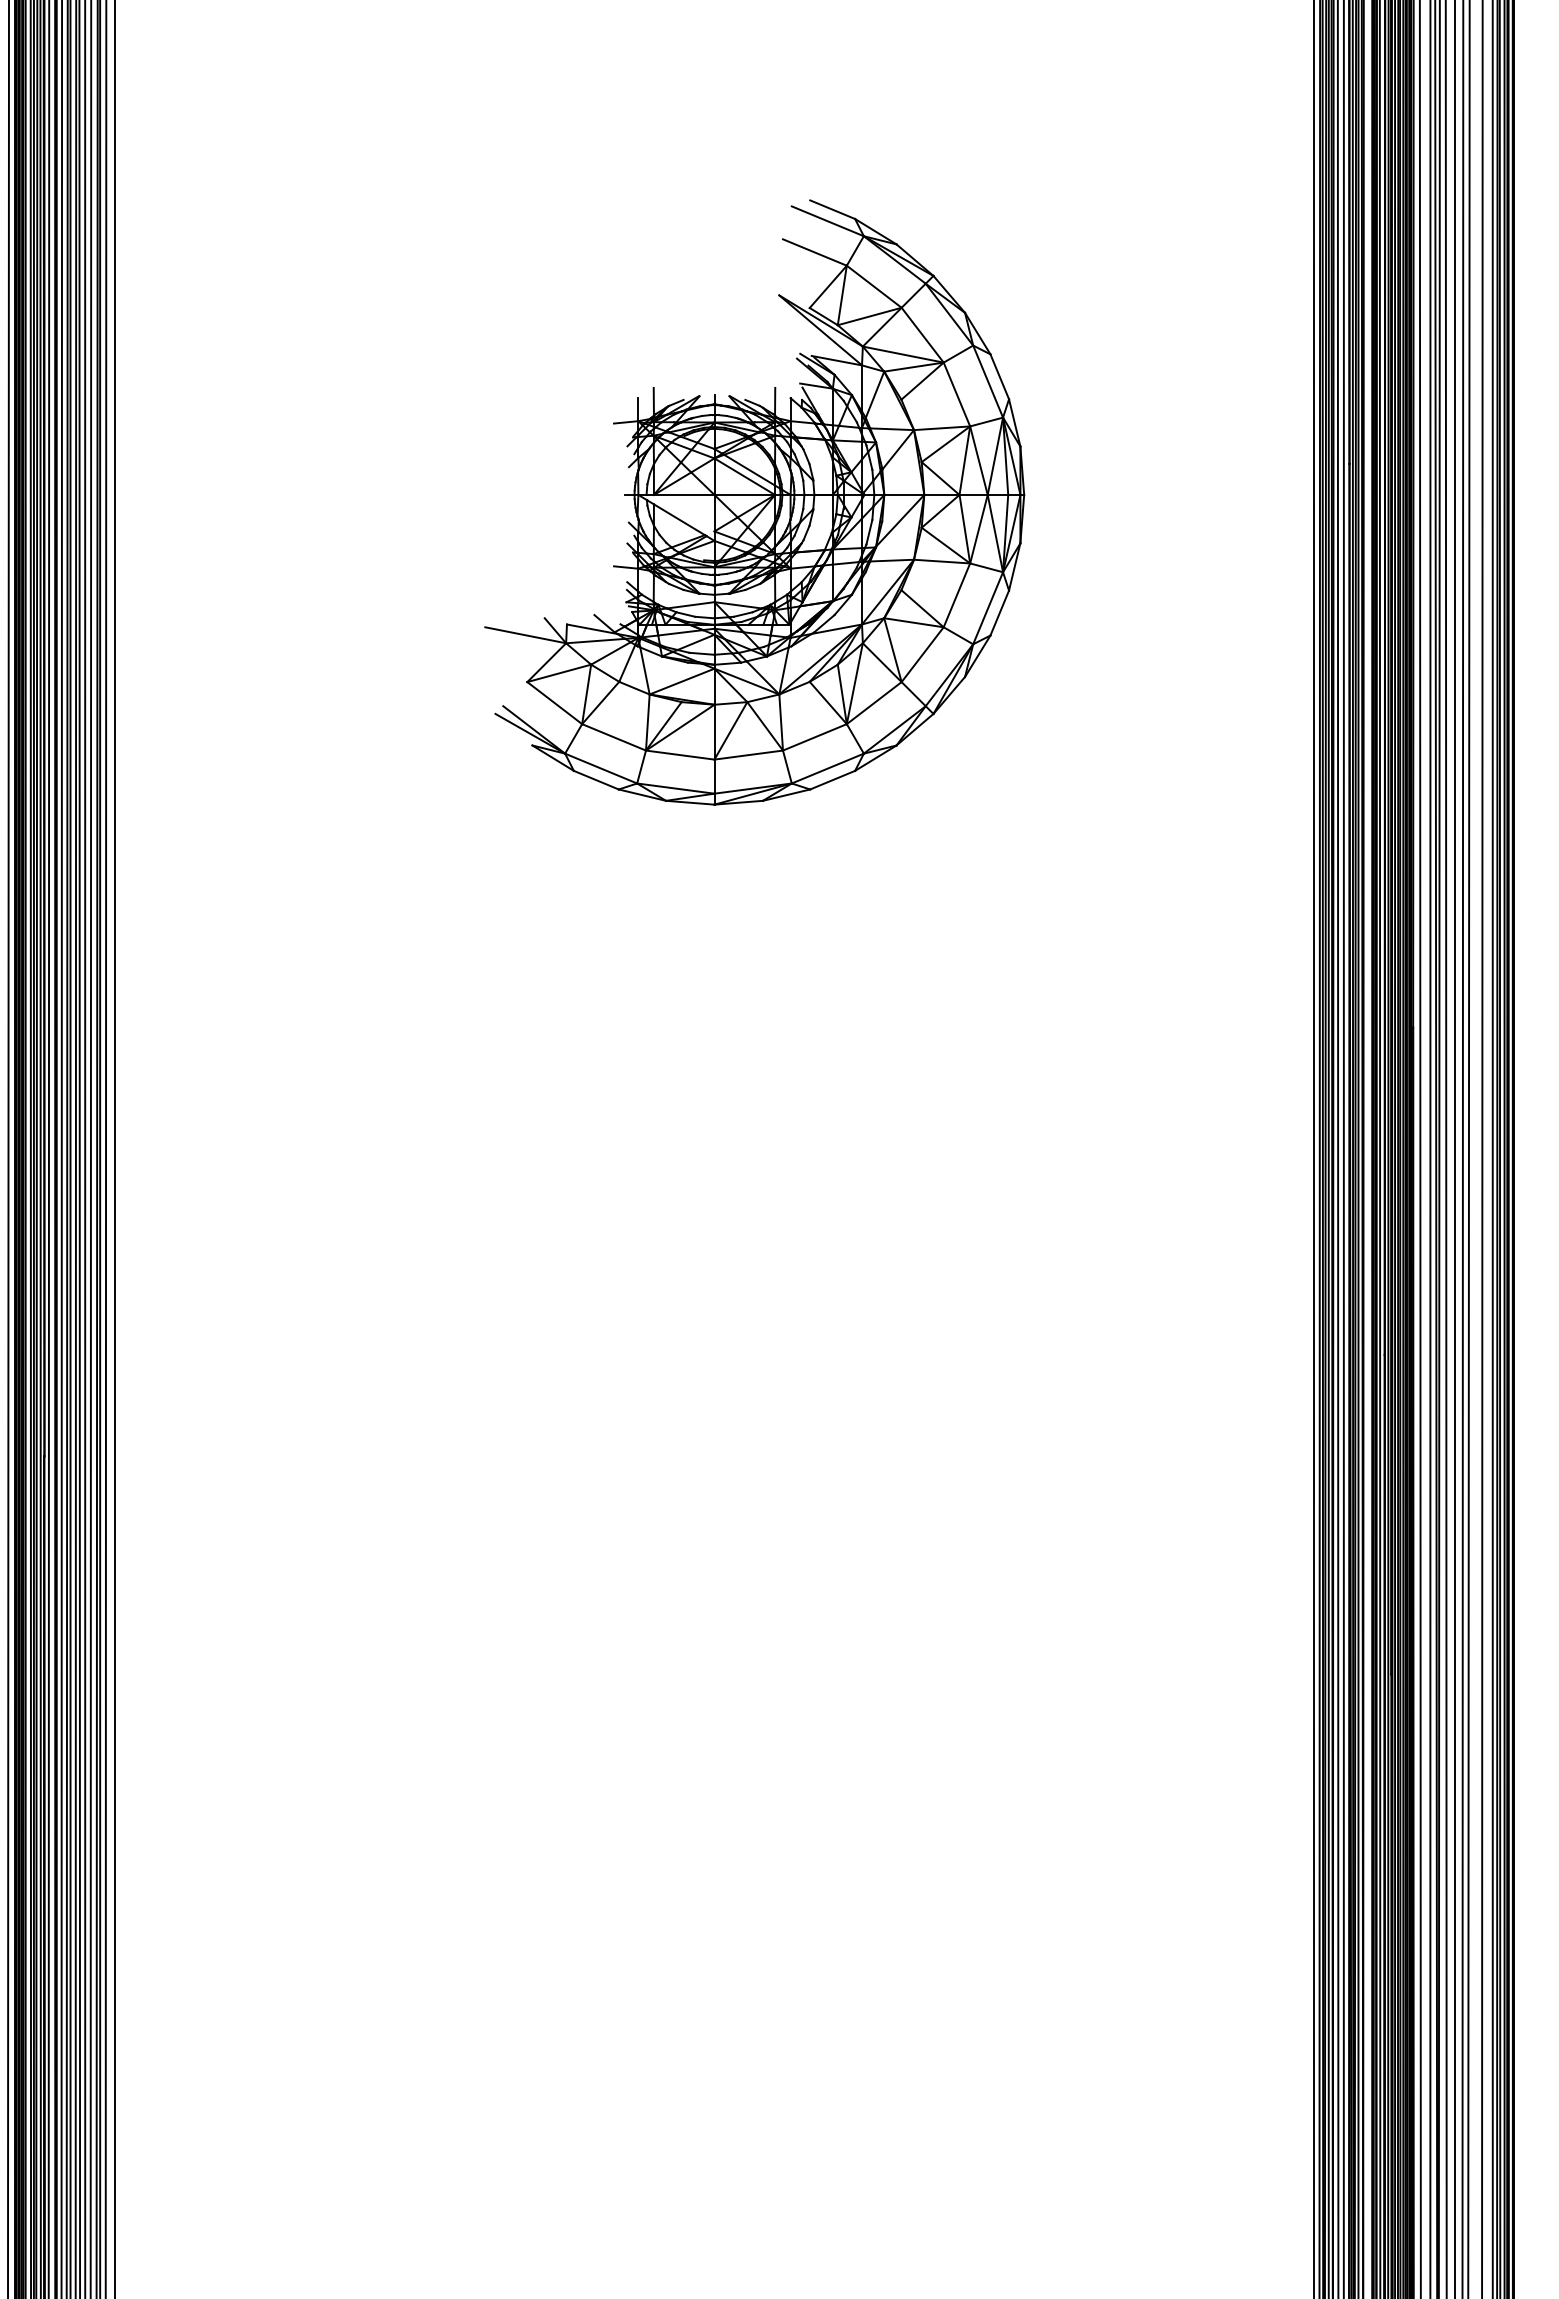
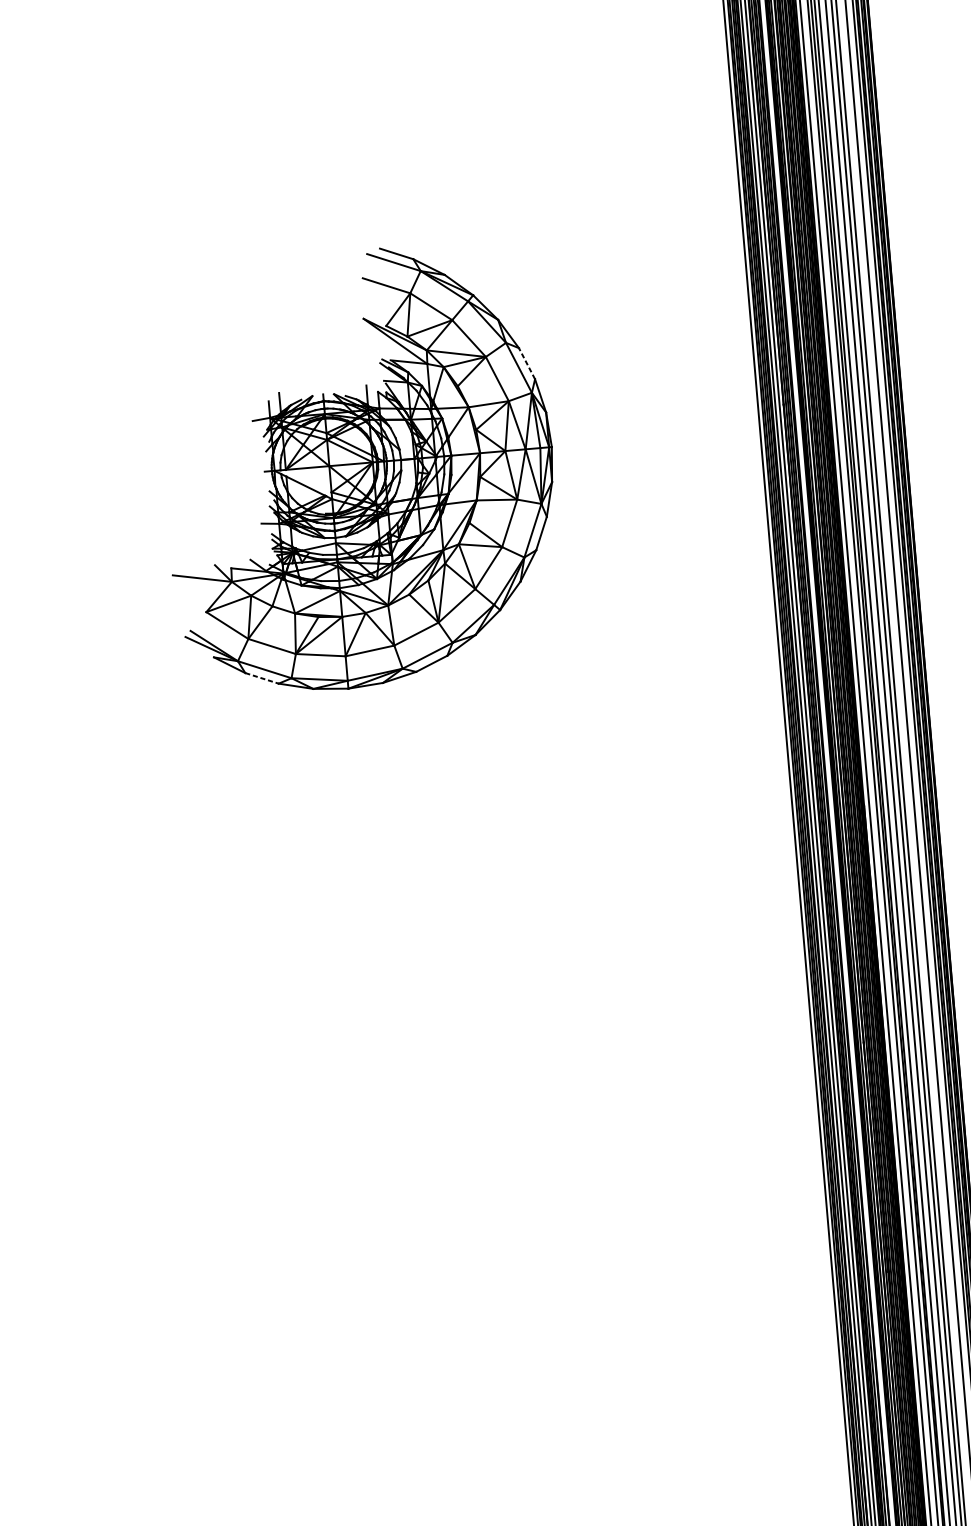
line: (999, 376) -> (526, 363), solid -> dashed
line: (596, 780) -> (262, 678), solid -> dashed

